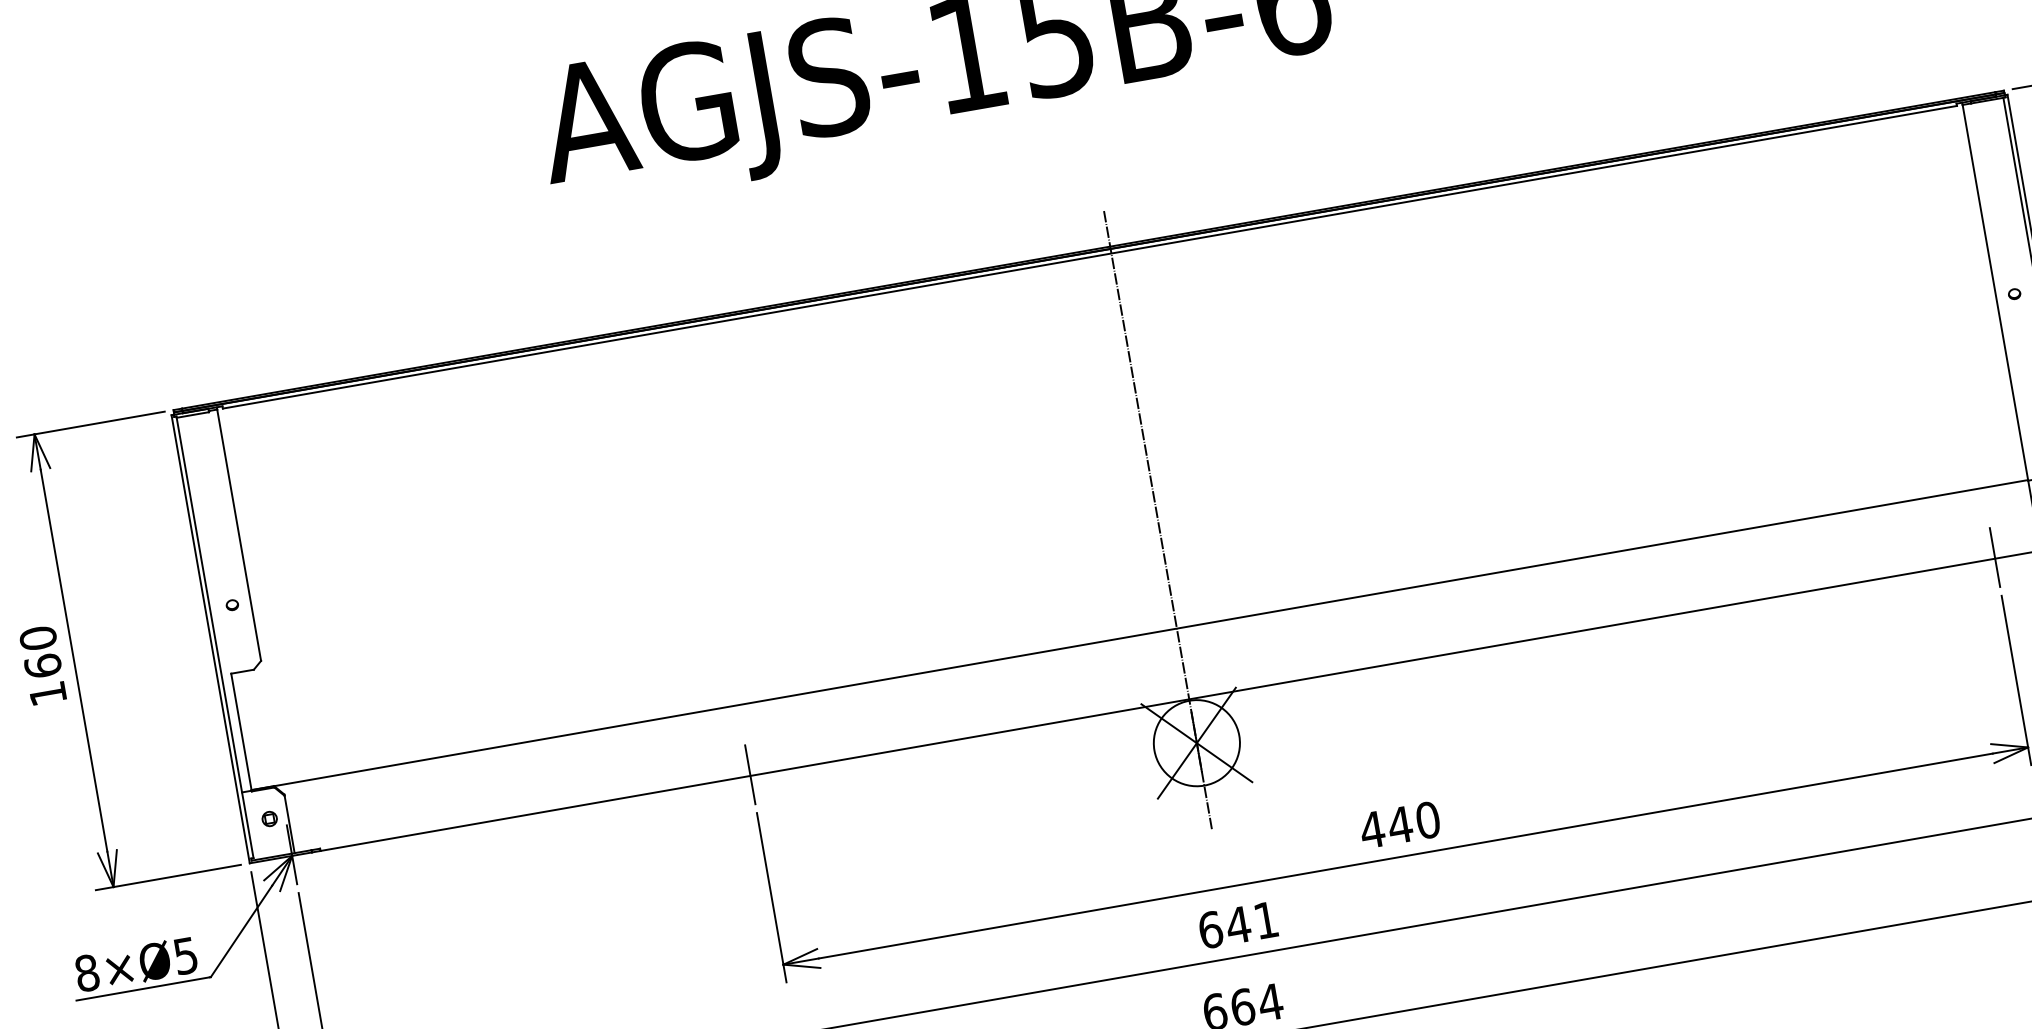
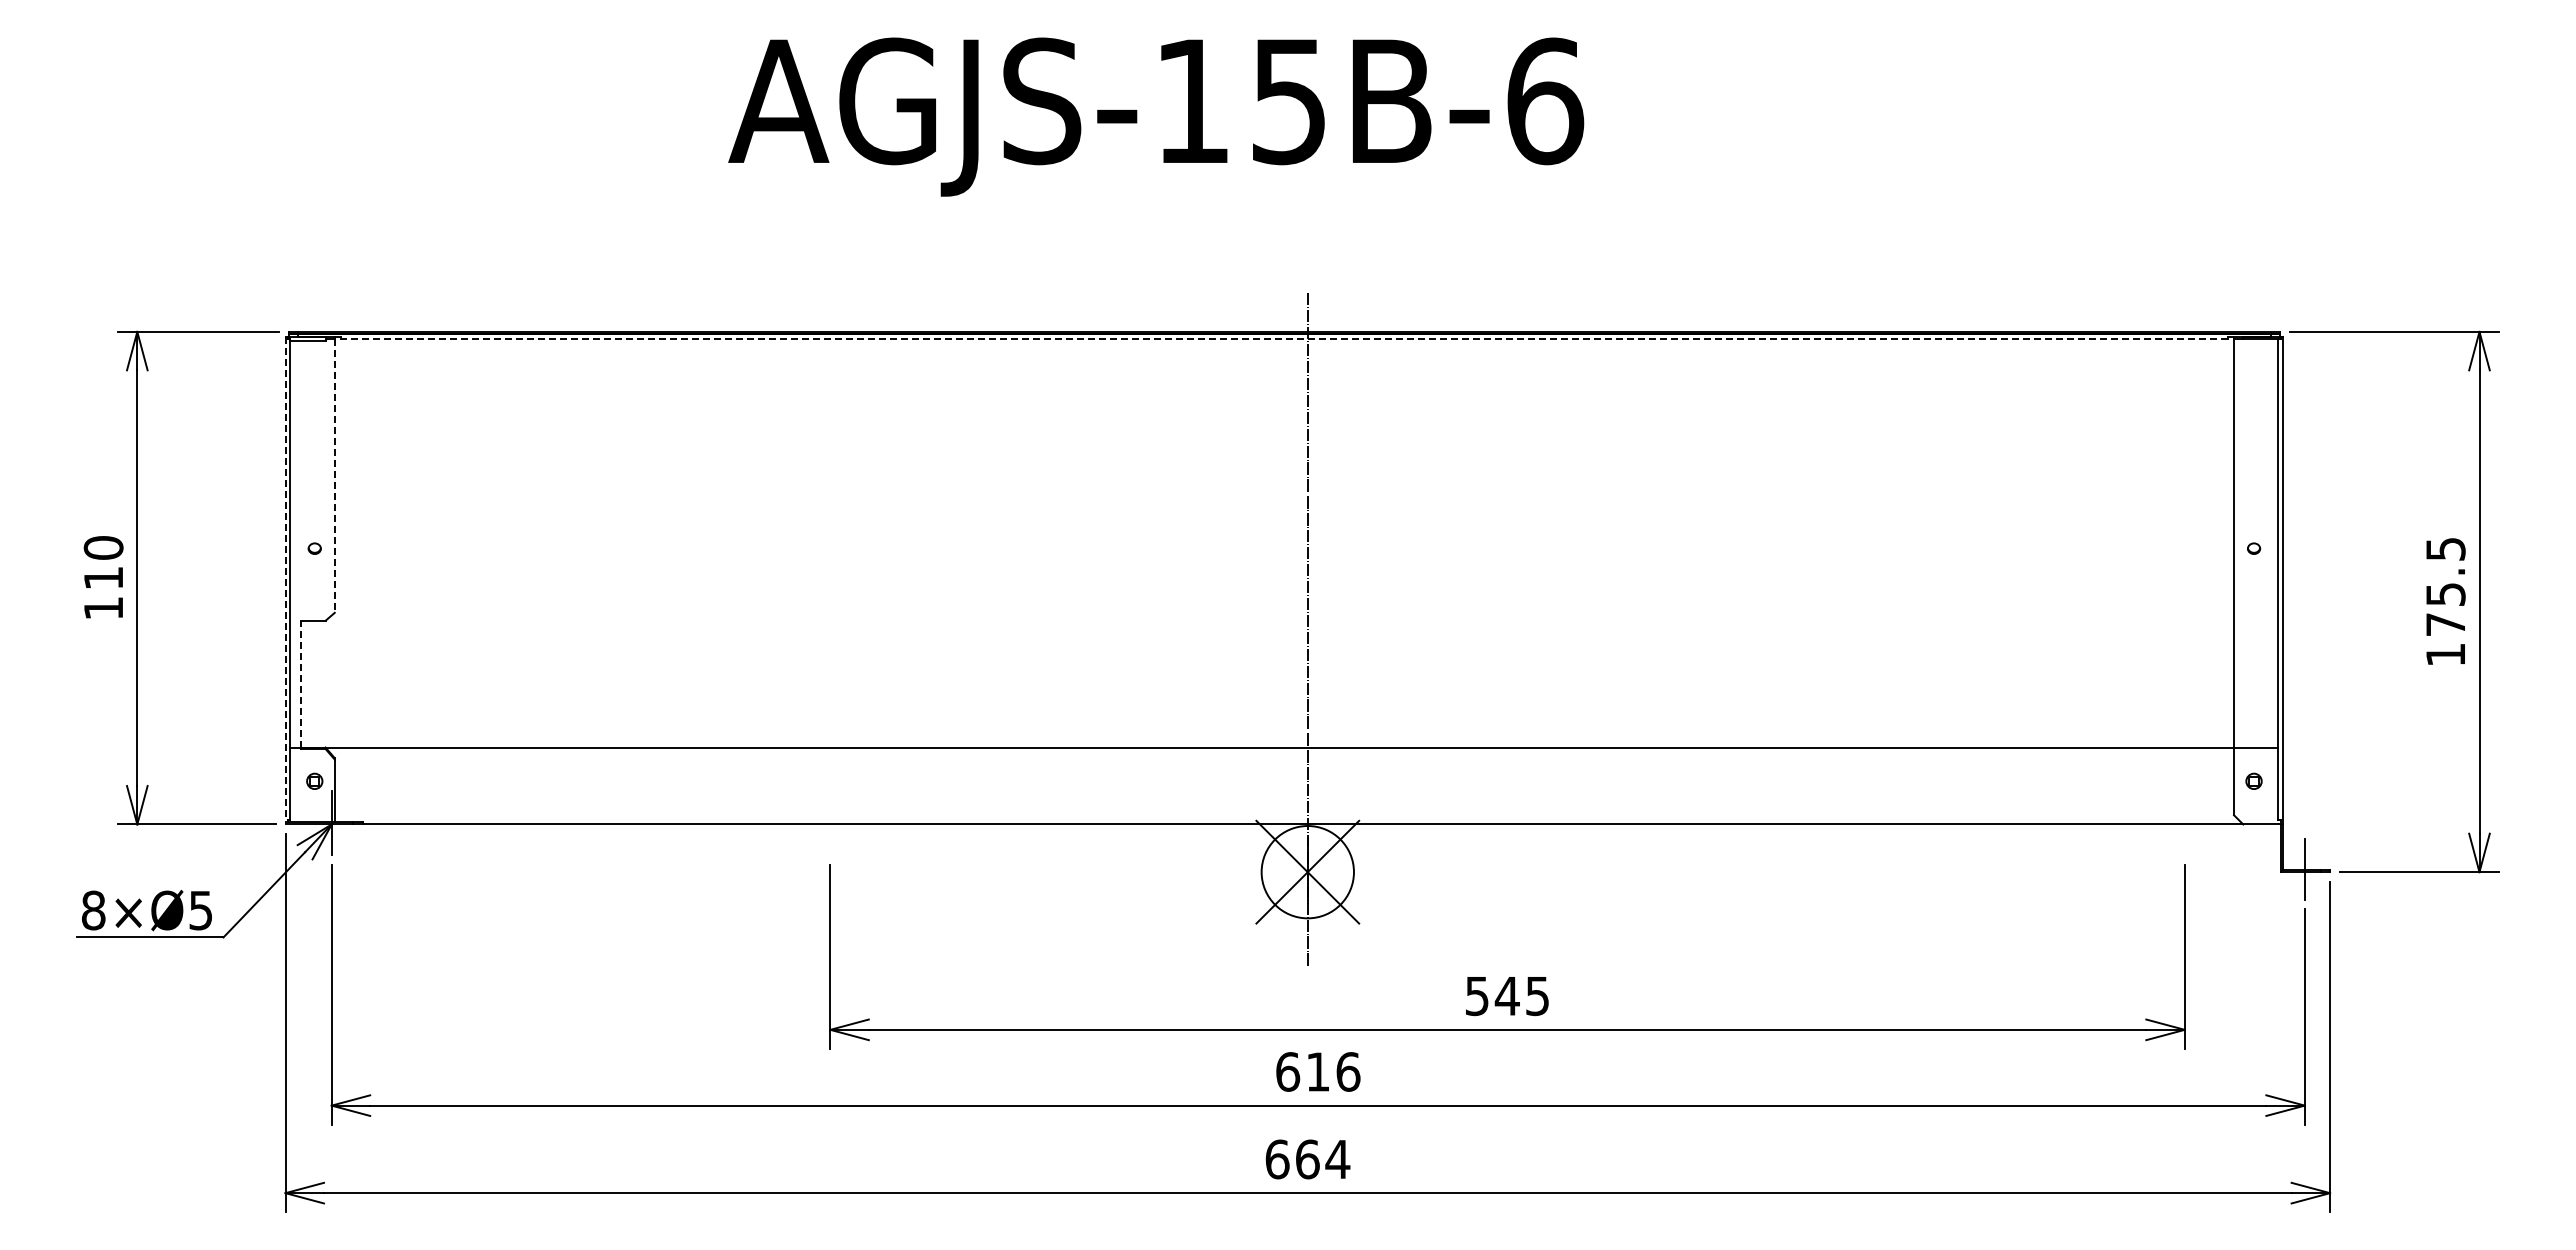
line: (1089, 257) -> (1283, 339), solid -> dashed
line: (238, 535) -> (334, 476), solid -> dashed
line: (1994, 557) -> (2184, 823), removed
line: (210, 639) -> (285, 580), solid -> dashed
text: (42, 665) -> (103, 577), 160 -> 110
line: (241, 732) -> (300, 684), solid -> dashed
line: (750, 775) -> (830, 823), removed
text: (1399, 825) -> (1506, 996), 440 -> 545
text: (1251, 922) -> (1332, 1071), 641 -> 616

